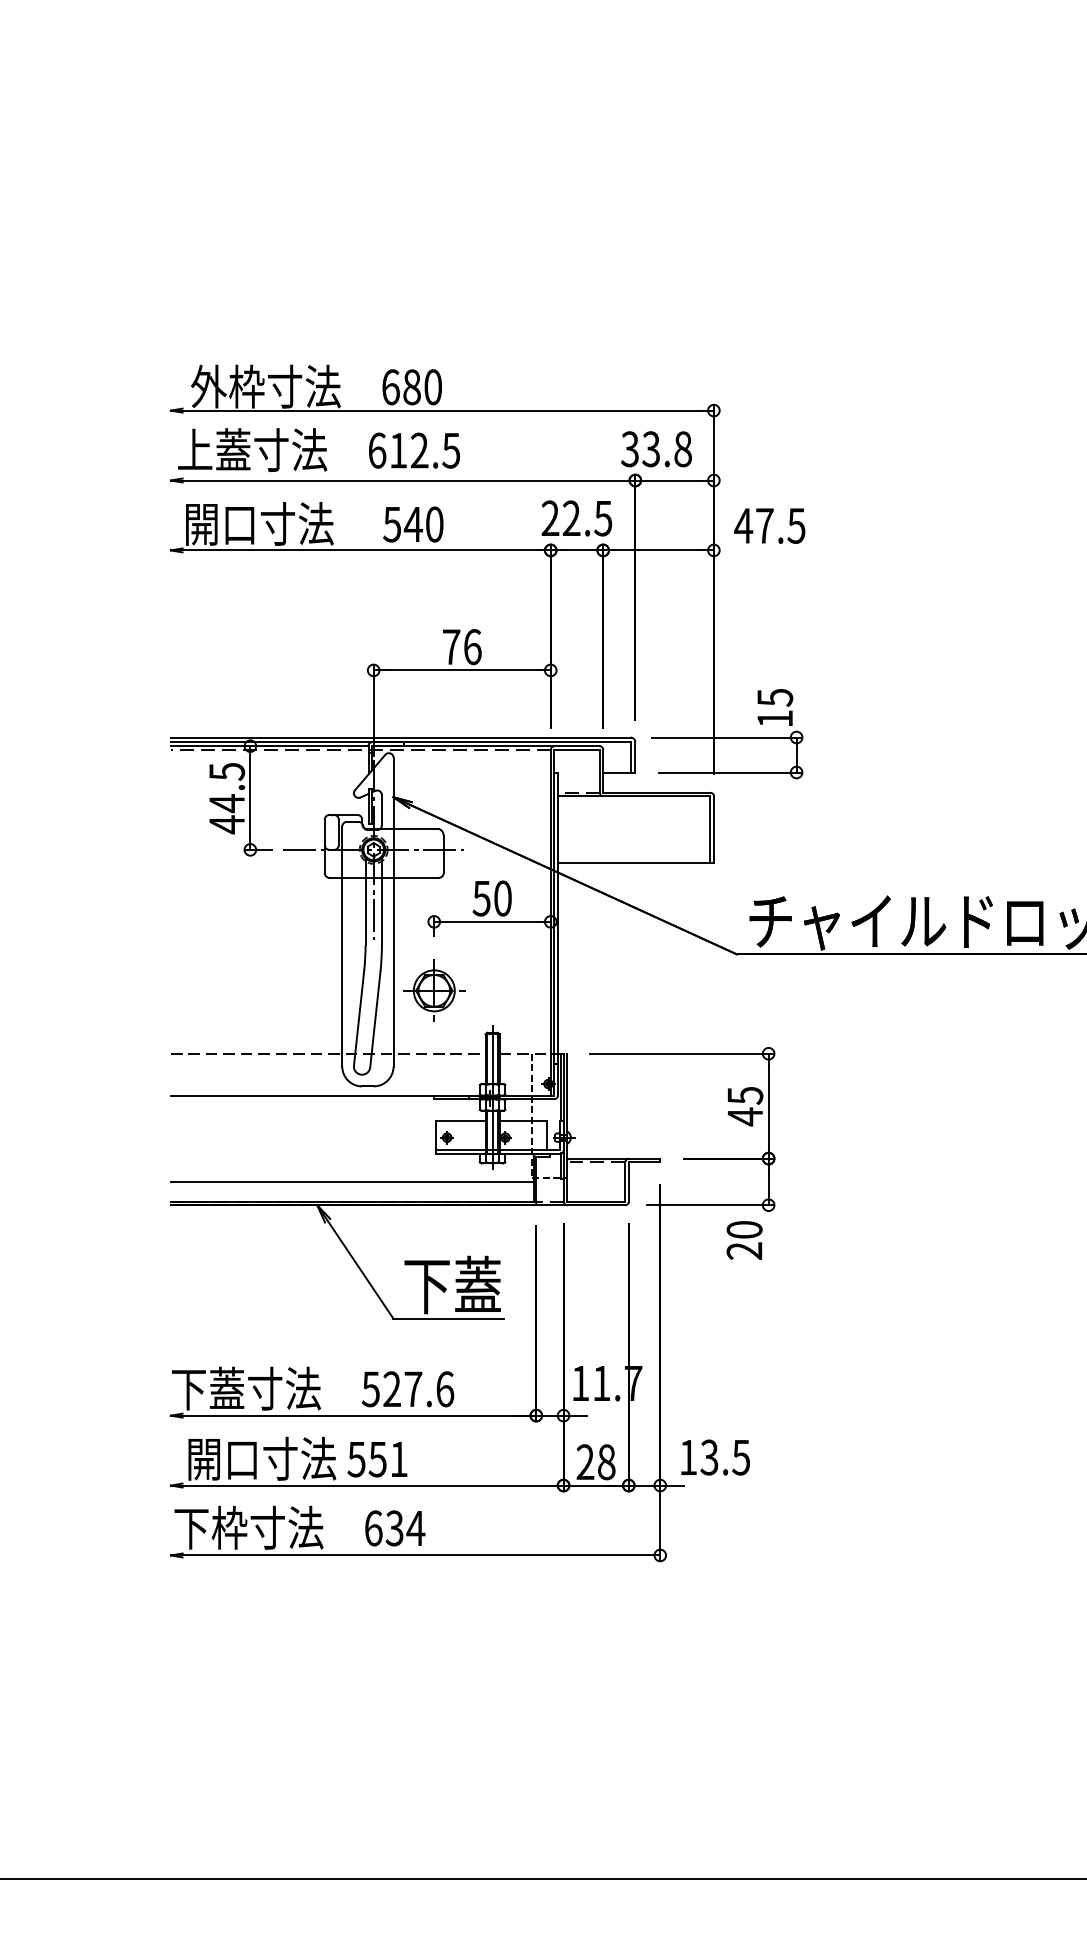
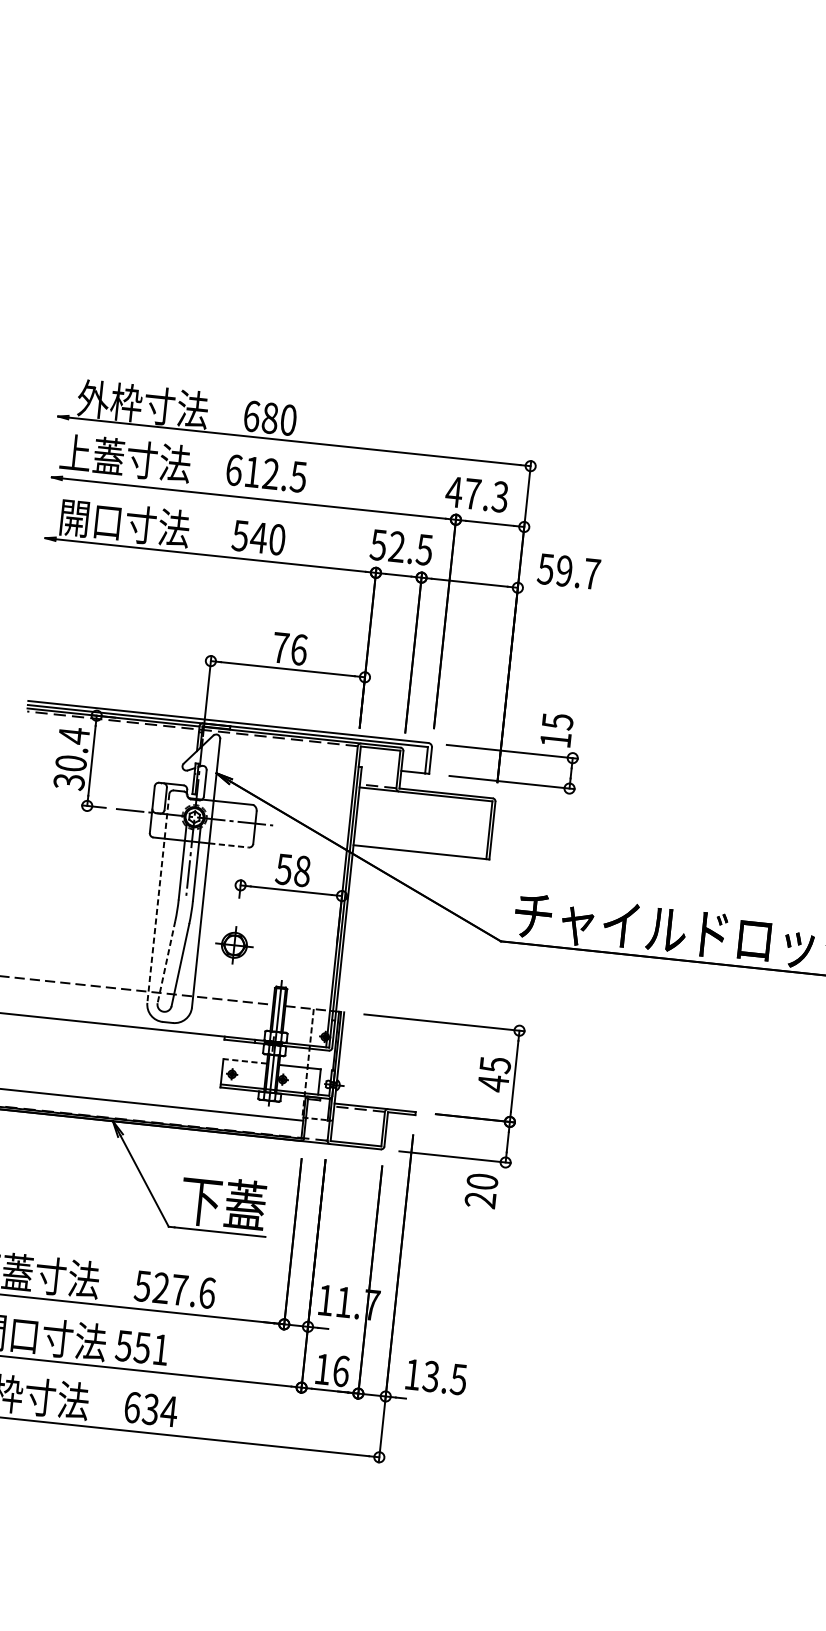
text: (655, 449) -> (476, 494), 33.8 -> 47.3
text: (550, 518) -> (378, 545), 22.5 -> 52.5
text: (769, 525) -> (568, 571), 47.5 -> 59.7
text: (227, 798) -> (72, 759), 44.5 -> 30.4
line: (416, 877) -> (229, 845), solid -> dashed
text: (502, 898) -> (302, 871), 50 -> 58
line: (342, 947) -> (158, 899), solid -> dashed
part: (434, 990) -> (234, 945), size x0.7
line: (359, 1018) -> (166, 962), solid -> dashed
line: (460, 1121) -> (245, 1061), solid -> dashed
text: (595, 1462) -> (331, 1370), 28 -> 16

